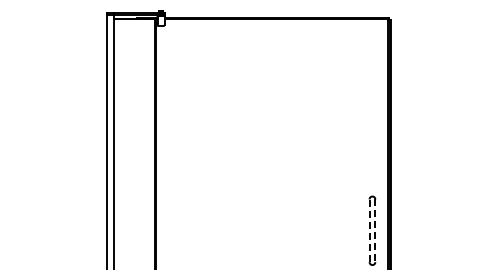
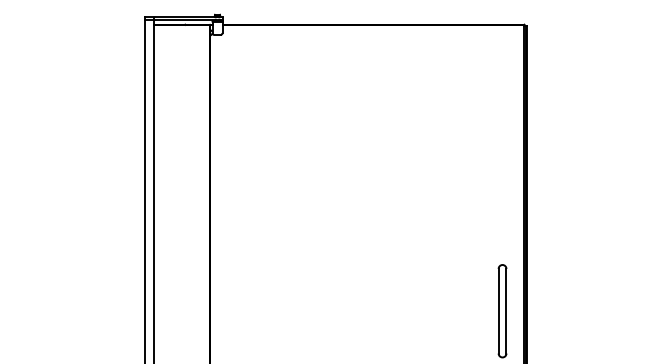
line: (369, 230) -> (498, 310), dashed -> solid
line: (375, 231) -> (506, 312), dashed -> solid

